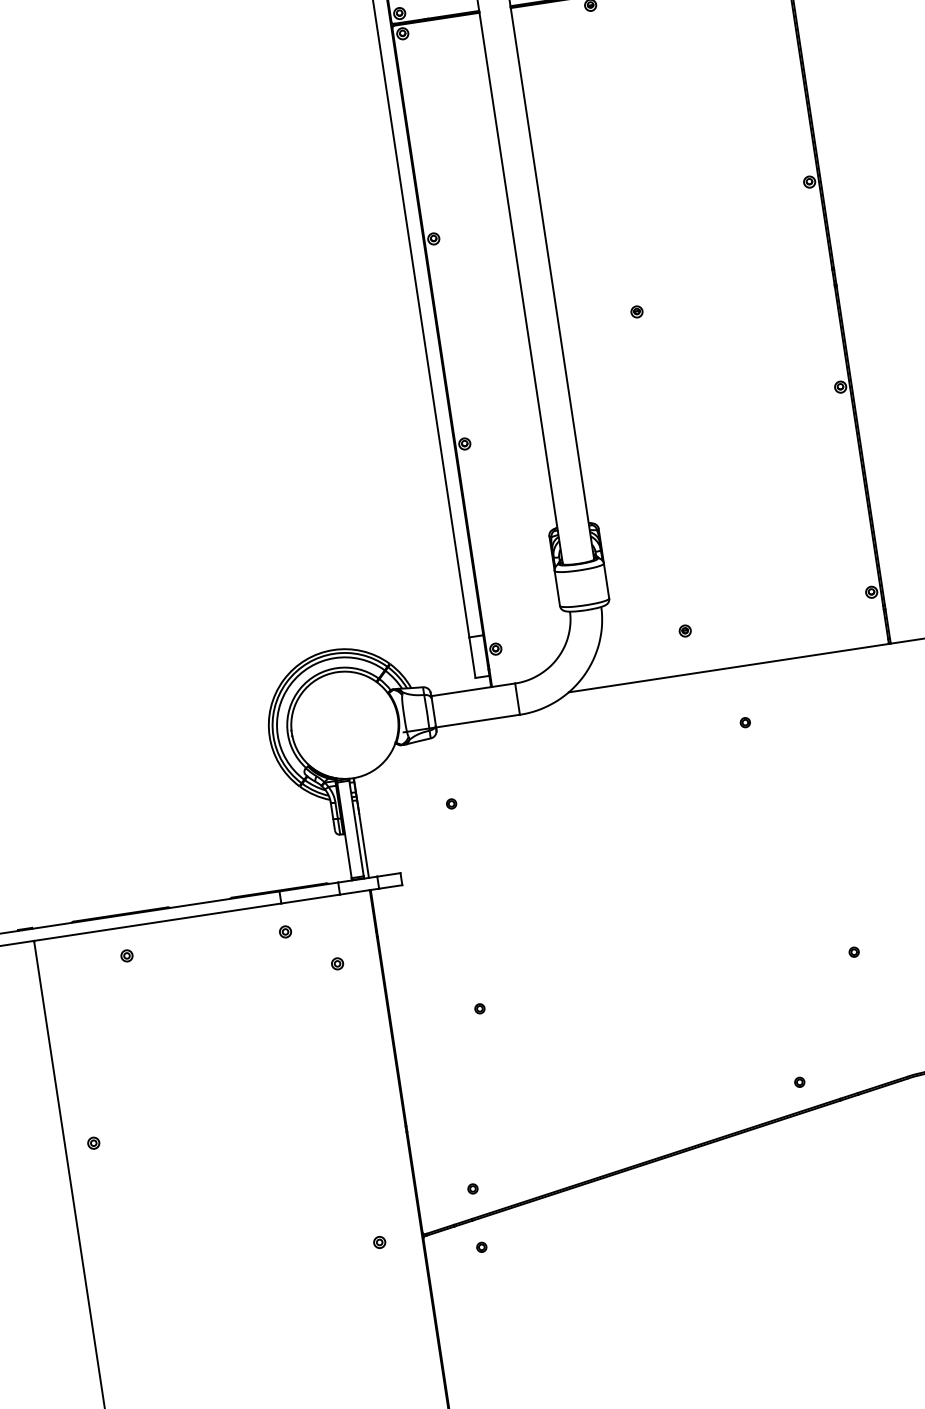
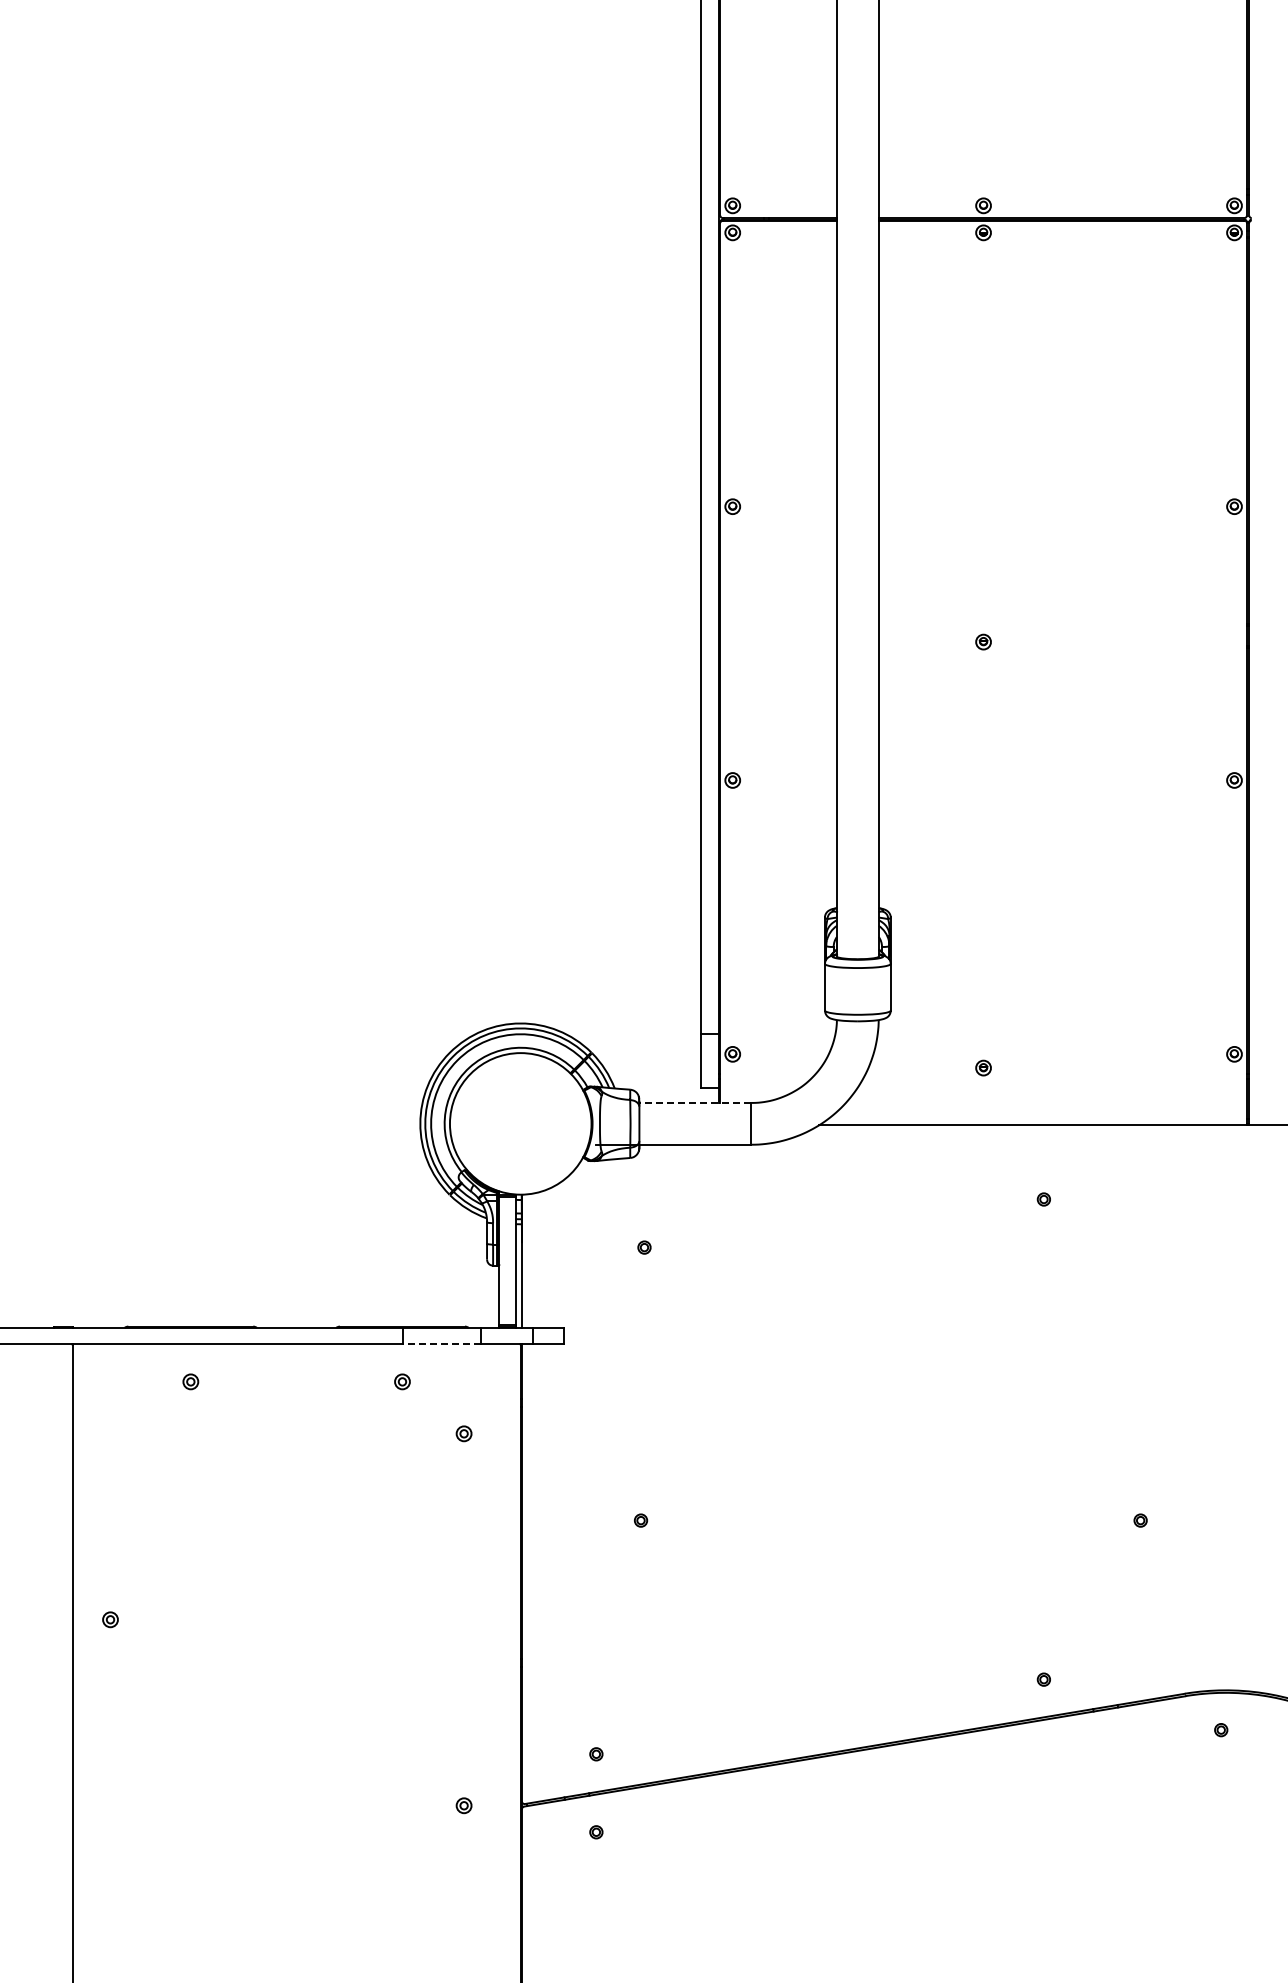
line: (473, 689) -> (695, 1102), solid -> dashed
line: (310, 898) -> (441, 1343), solid -> dashed

